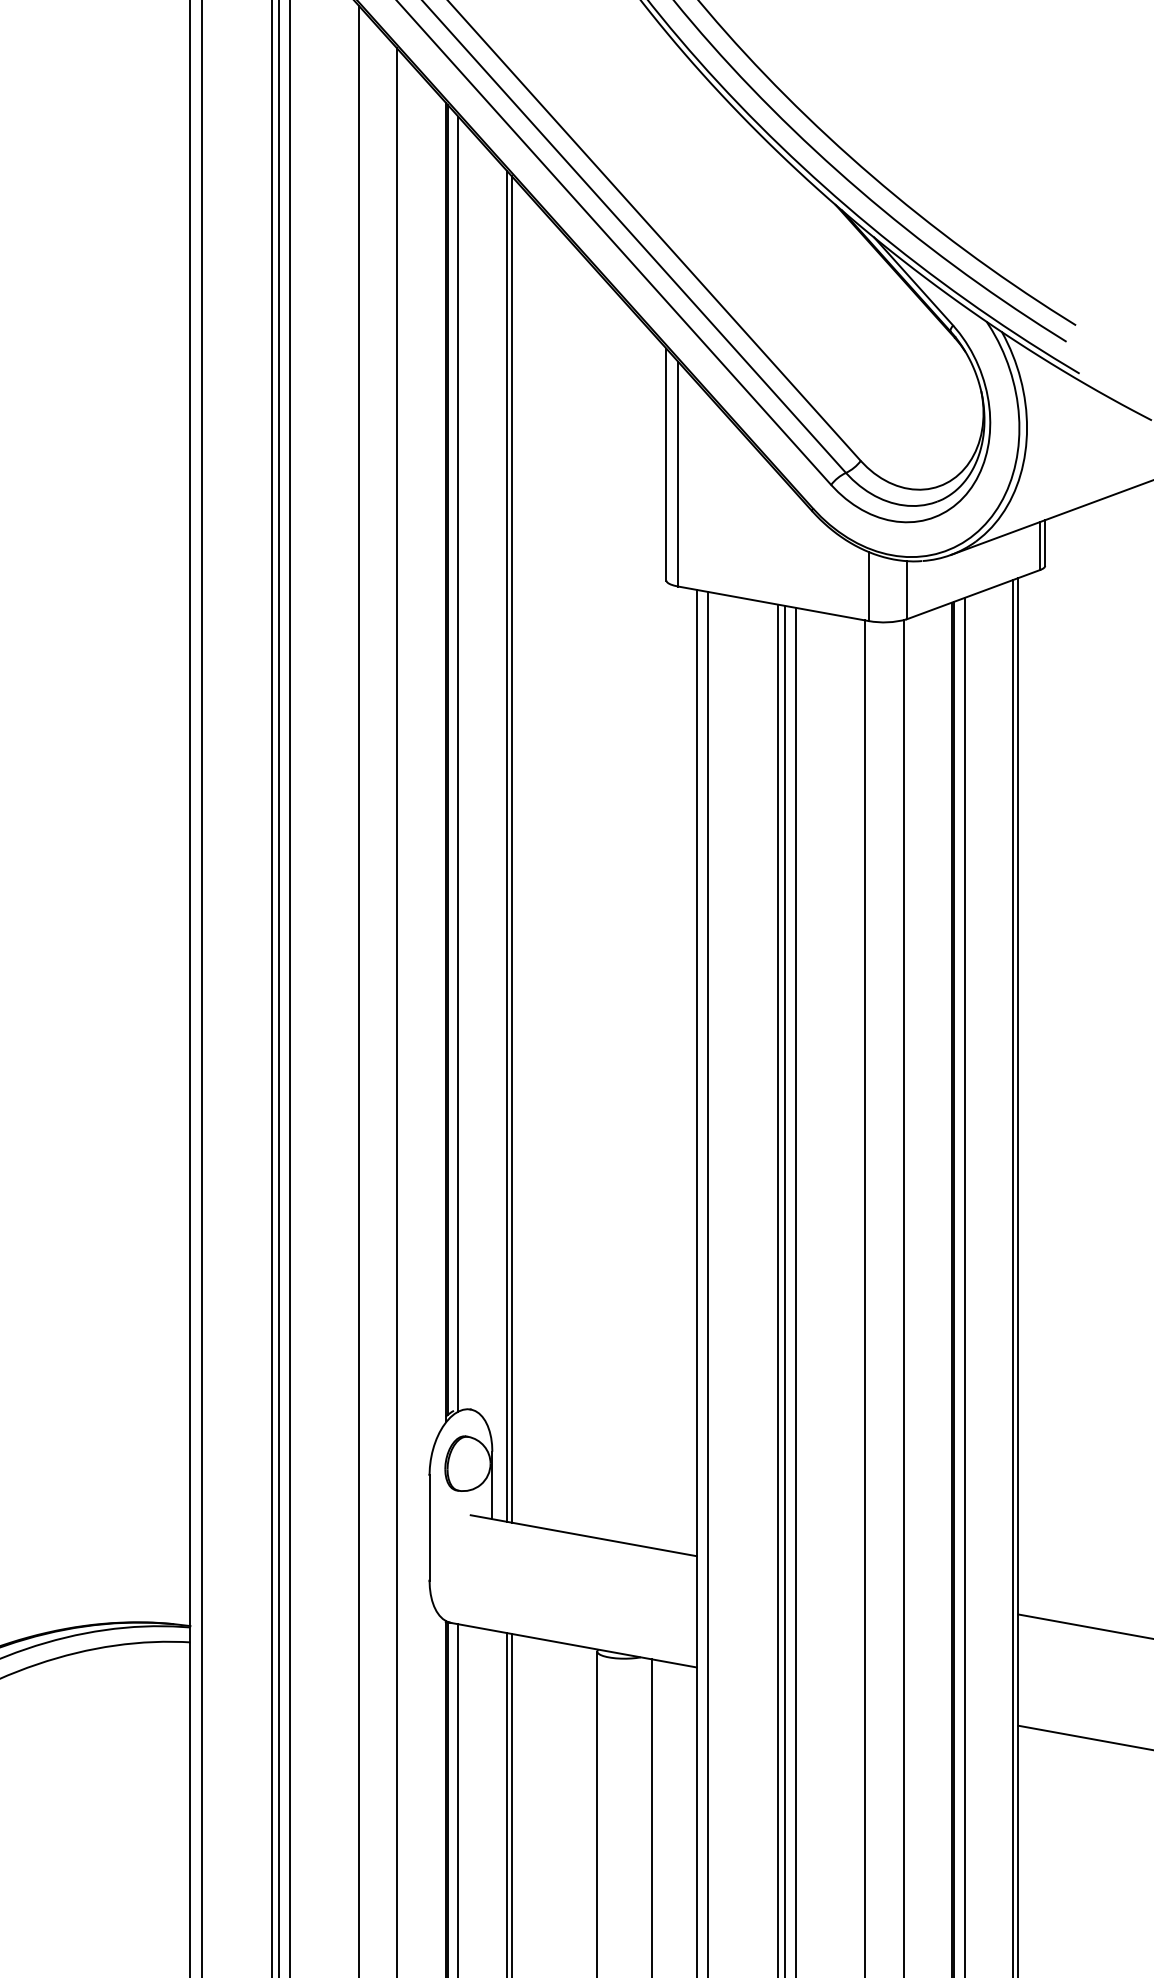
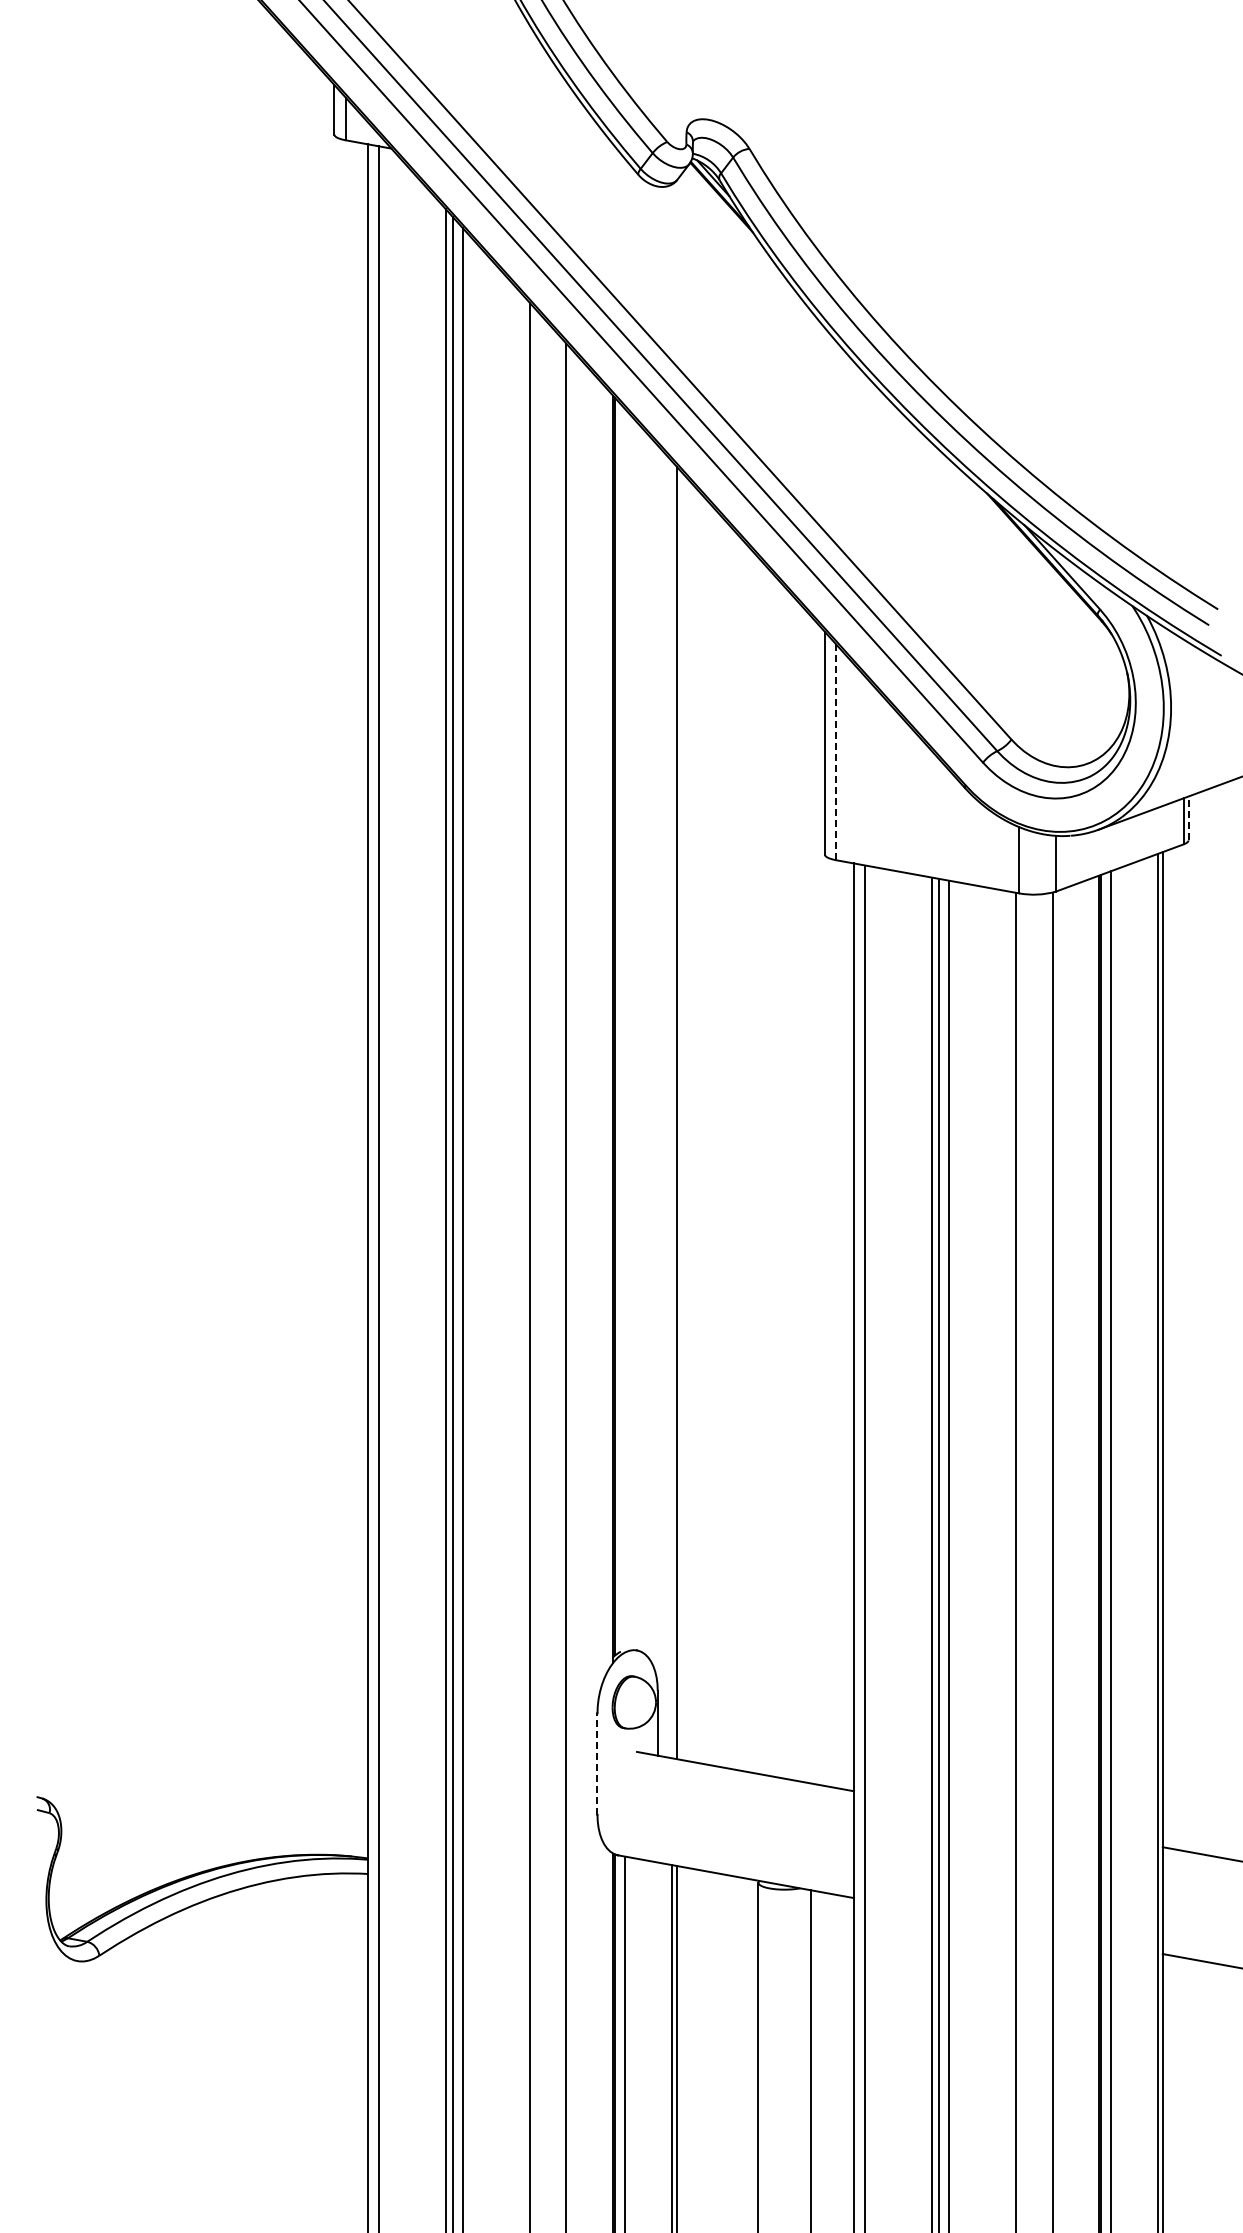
line: (678, 474) -> (836, 752), solid -> dashed
line: (1045, 543) -> (1188, 818), solid -> dashed
line: (458, 763) -> (625, 1030), removed
line: (506, 846) -> (671, 1109), removed
line: (429, 1528) -> (597, 1764), solid -> dashed

